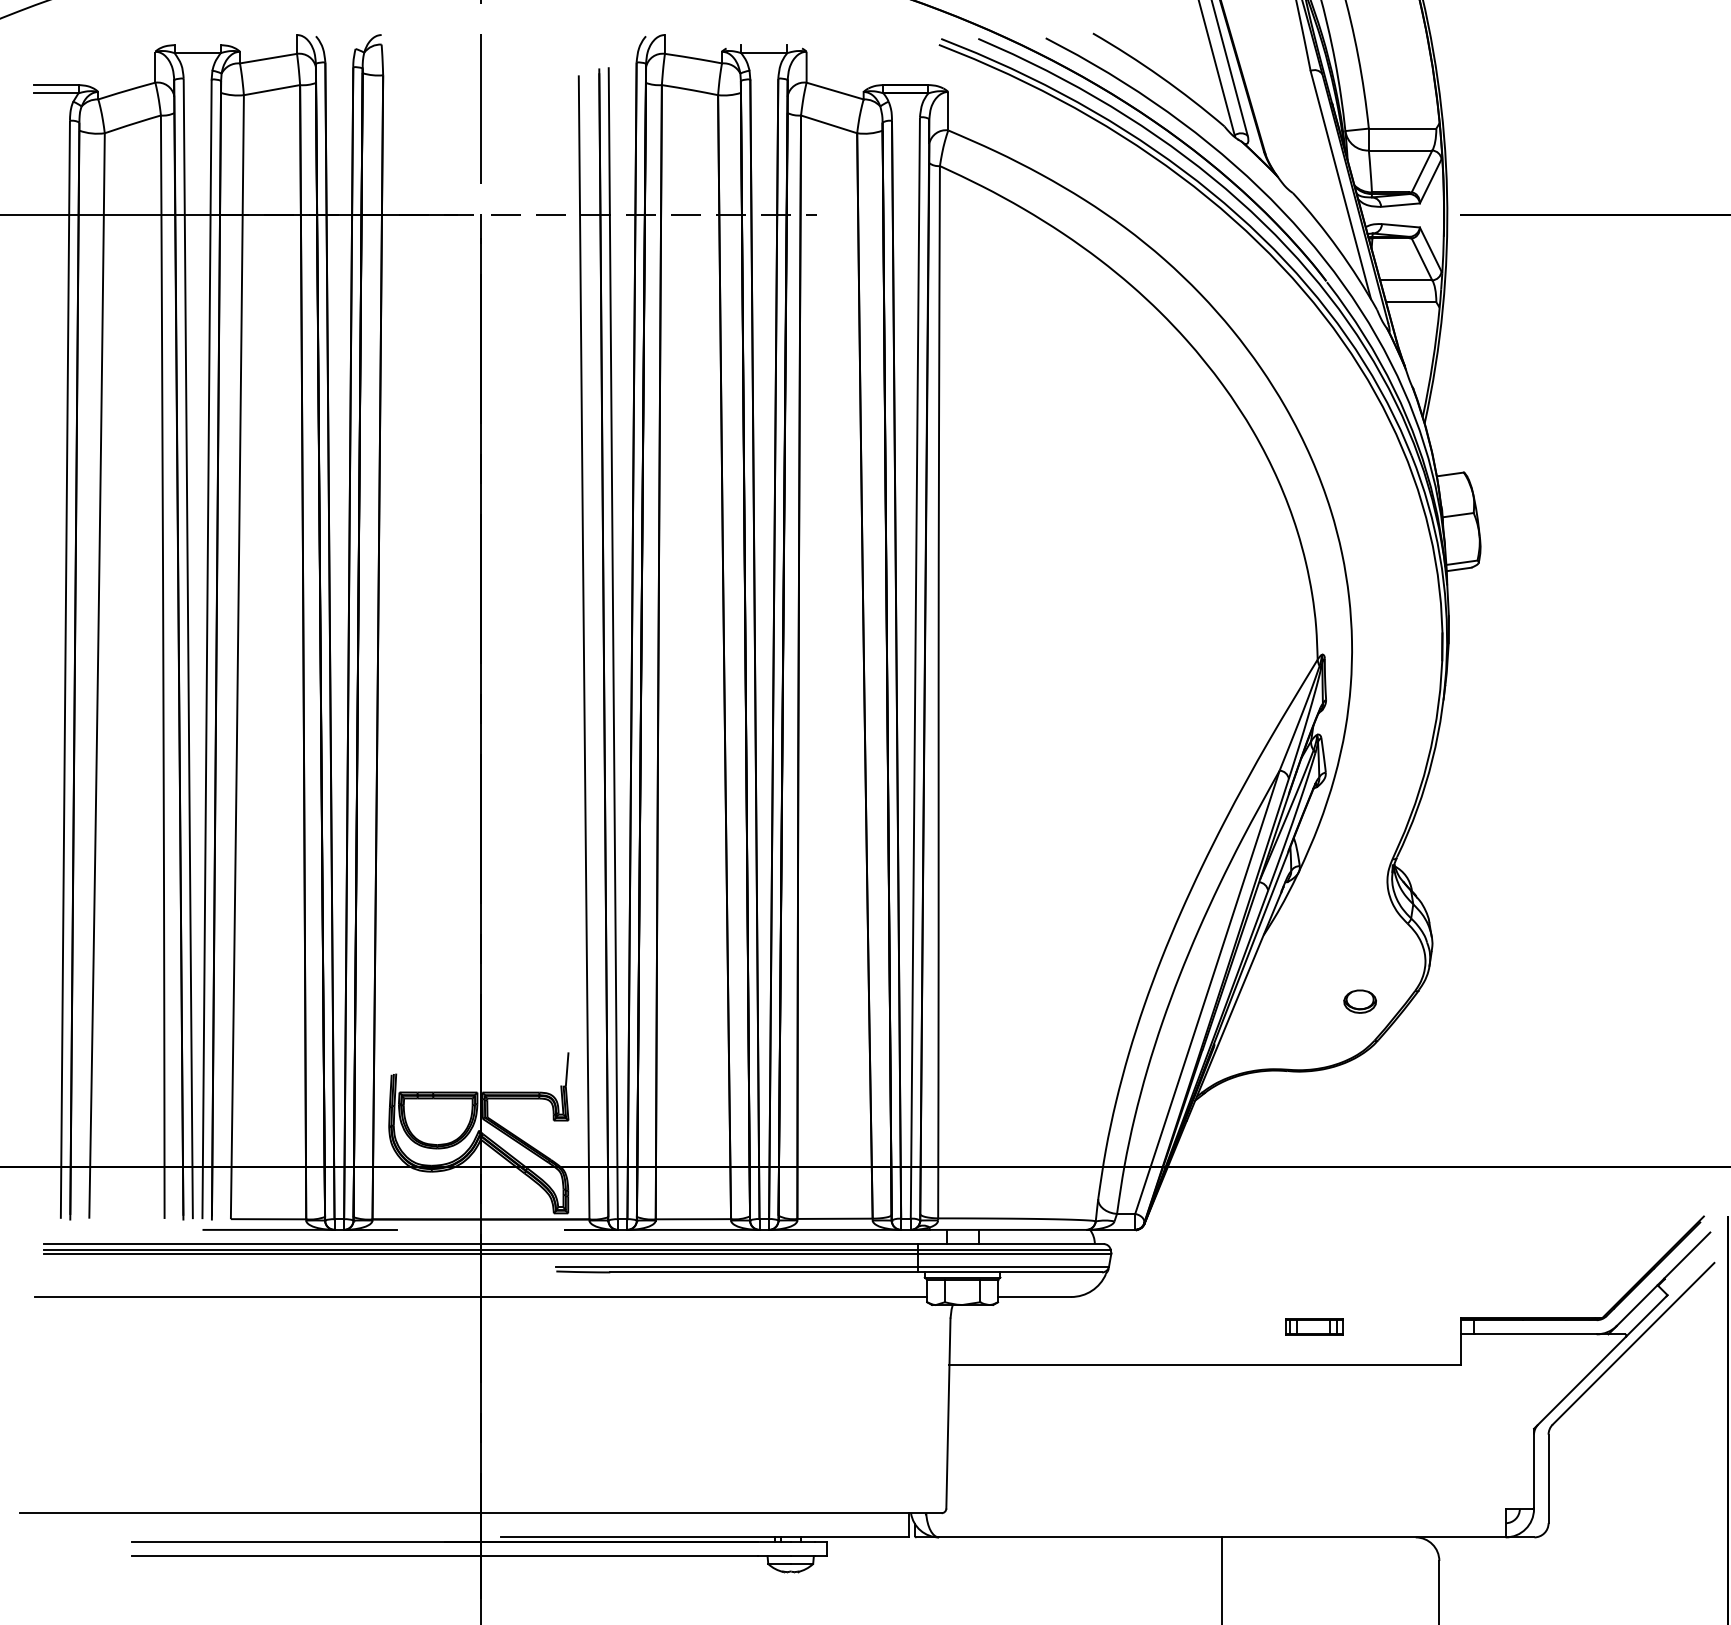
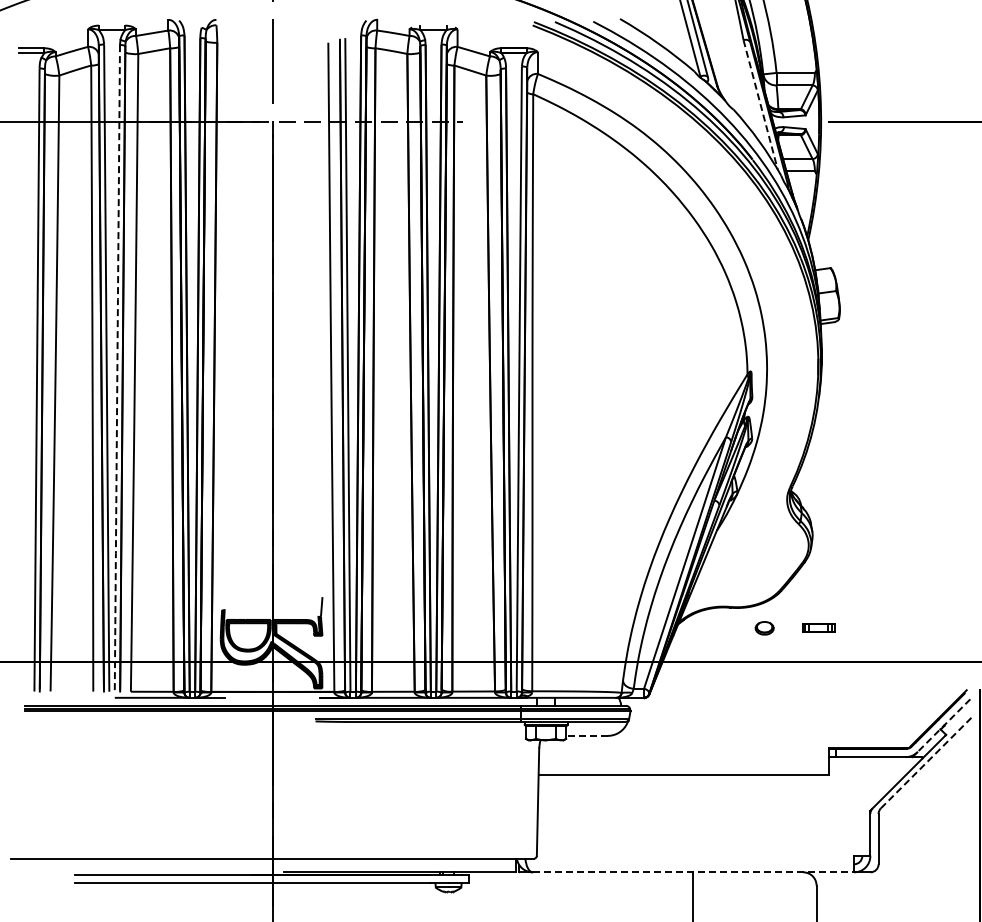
line: (1340, 184) -> (760, 104), solid -> dashed
line: (207, 651) -> (117, 369), solid -> dashed
part: (1359, 1001) -> (764, 628), moved
line: (1662, 1278) -> (943, 725), solid -> dashed
line: (480, 1296) -> (272, 735), removed
line: (1033, 1296) -> (586, 735), solid -> dashed
part: (1314, 1326) -> (818, 627), moved
line: (1633, 1343) -> (926, 762), solid -> dashed
line: (1222, 1537) -> (693, 872), solid -> dashed

